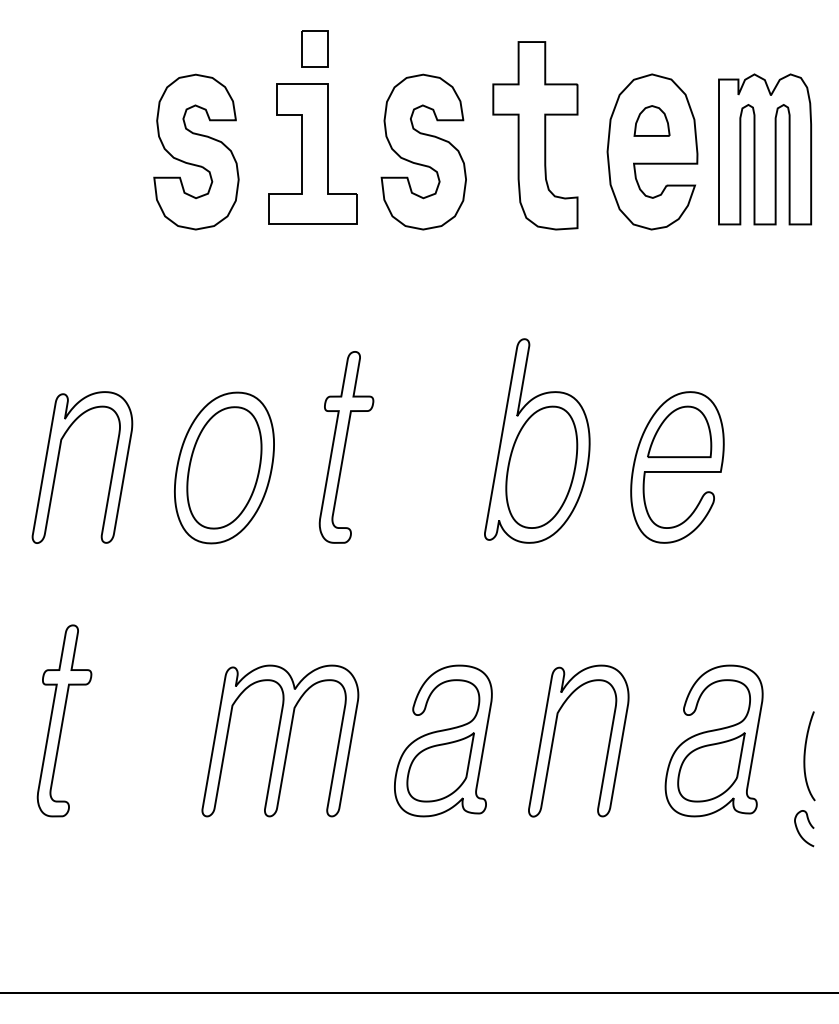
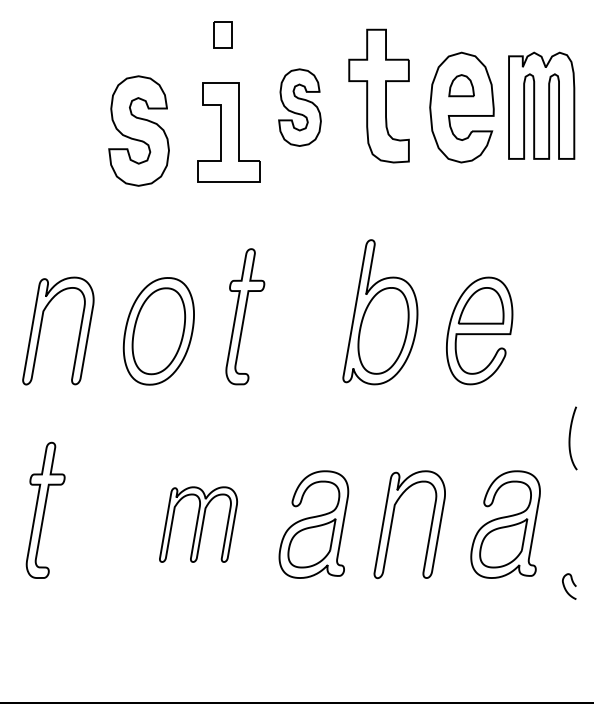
part: (196, 151) -> (139, 130), moved
part: (423, 151) -> (299, 107), size x0.7
part: (312, 153) -> (228, 132), moved
part: (280, 740) -> (198, 524), size x0.7
curve: (805, 756) -> (570, 438), moved

